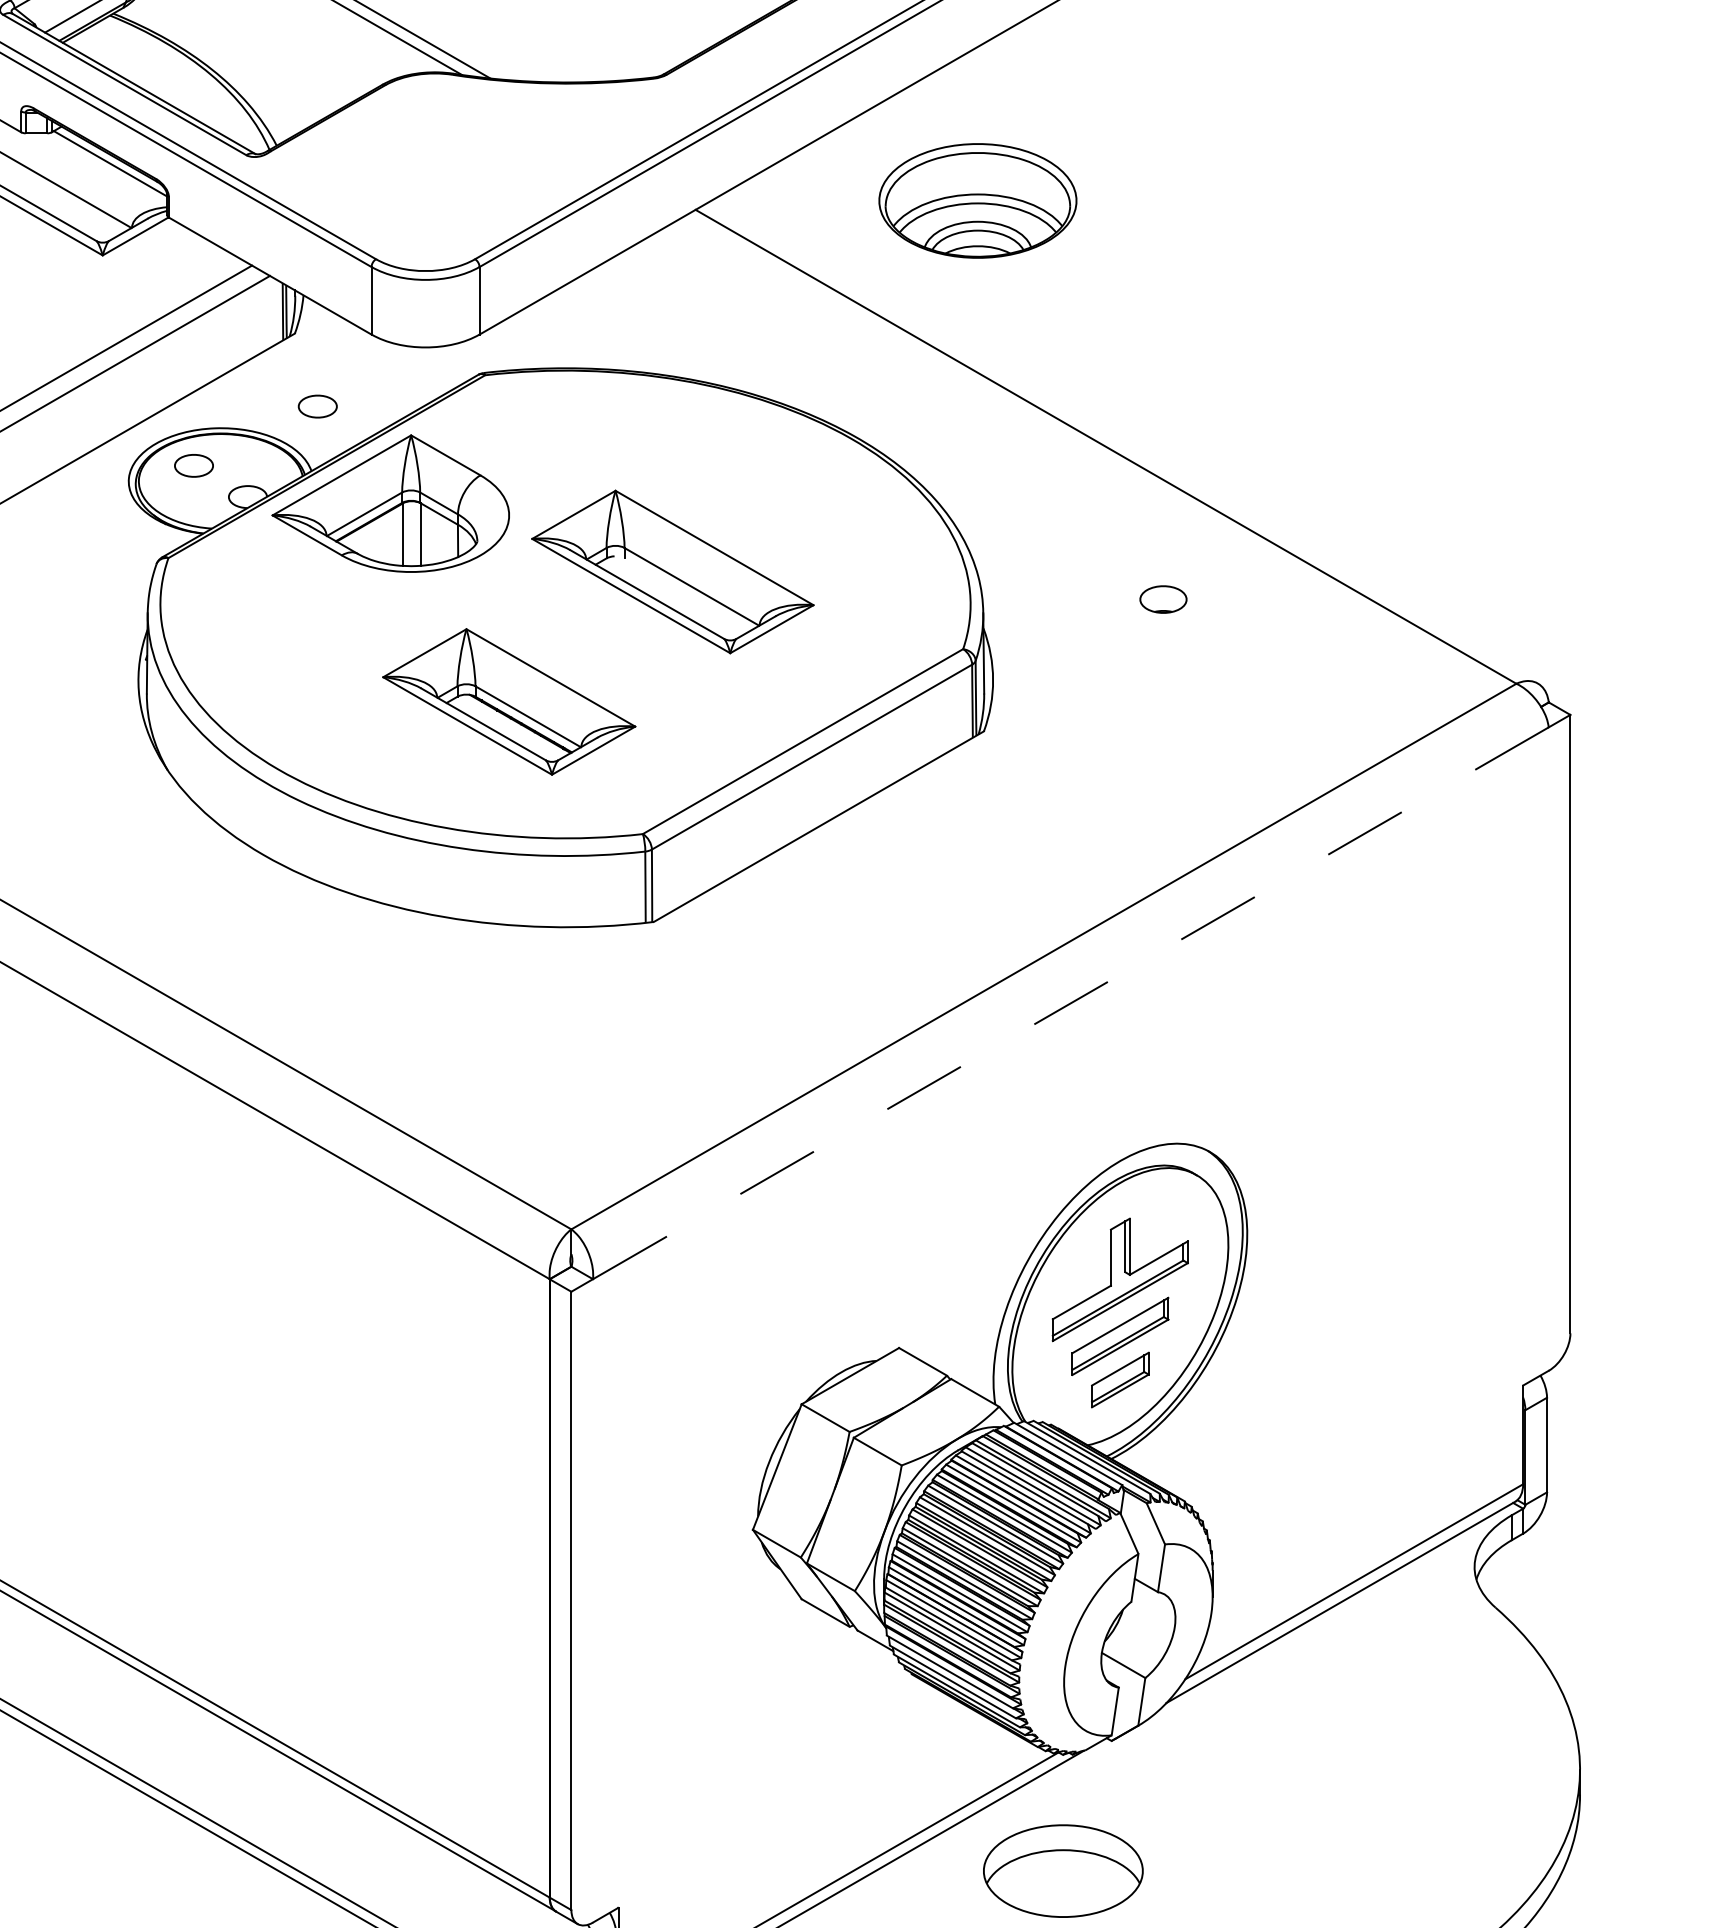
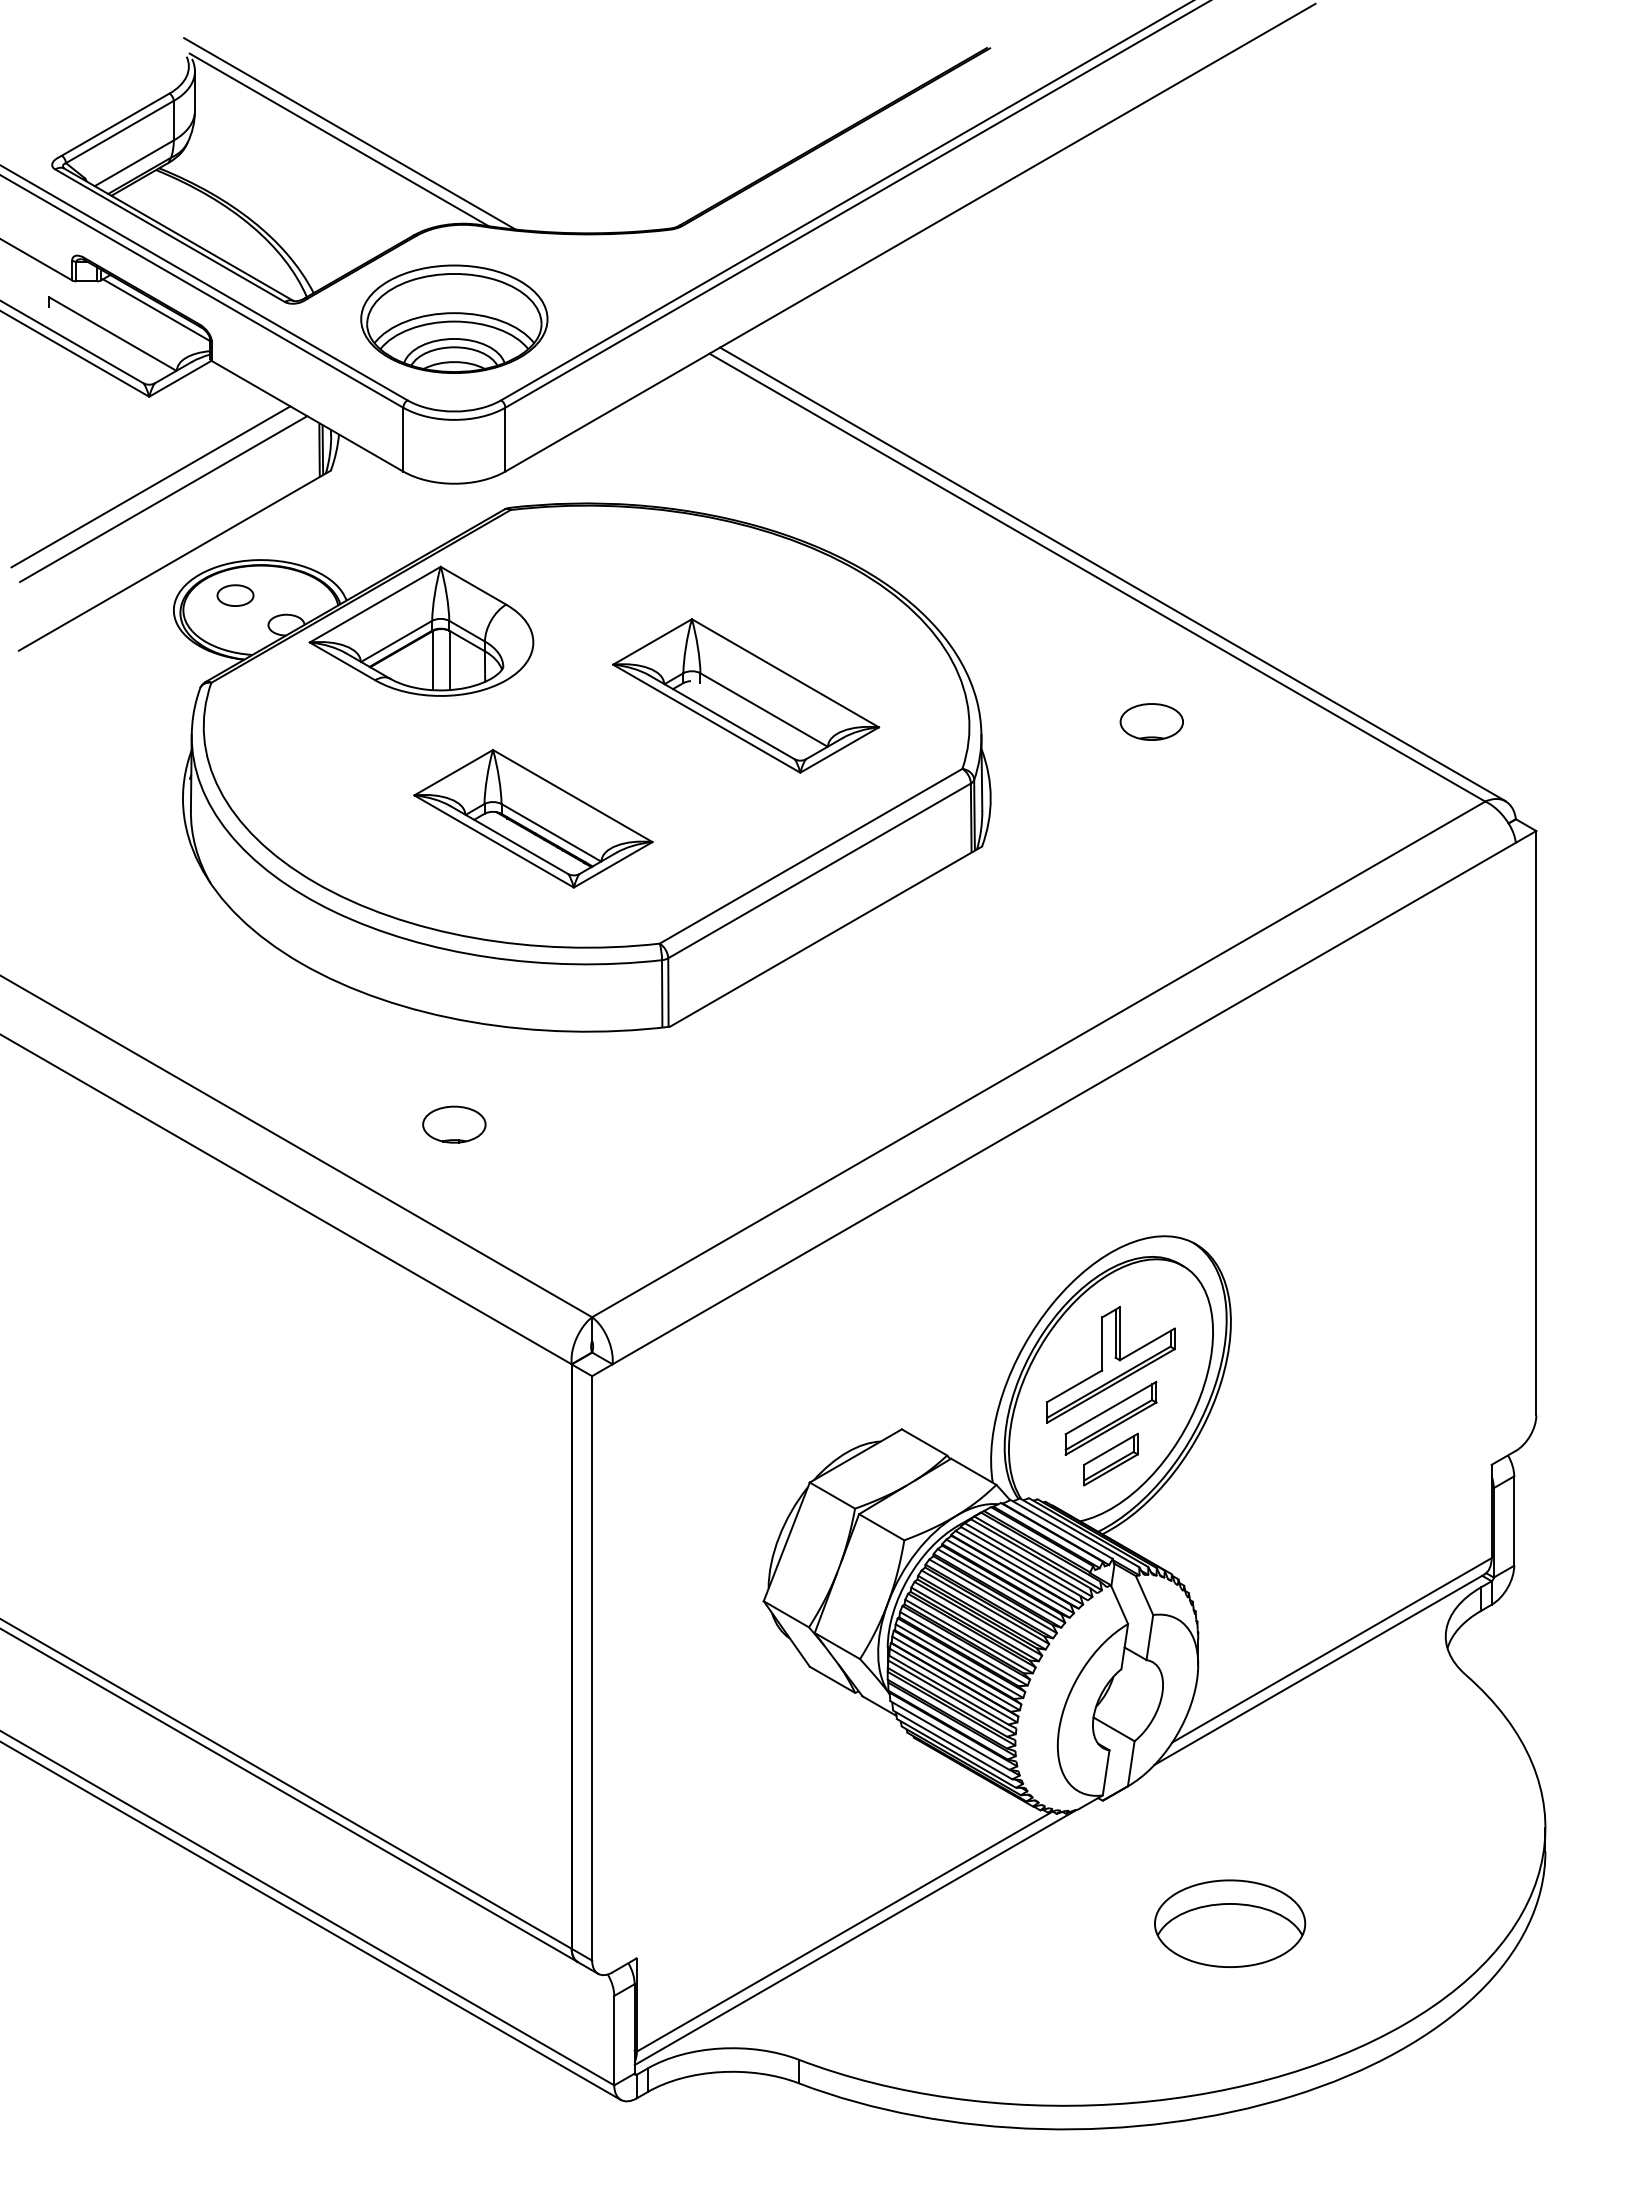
part: (978, 200) -> (454, 318), moved
part: (317, 406) -> (352, 539), removed
line: (1121, 443) -> (1112, 574), added
part: (673, 571) -> (746, 695), moved
part: (1163, 599) -> (1151, 721), size x1.43
line: (1070, 1003) -> (1063, 1103), dashed -> solid
part: (425, 1025) -> (454, 1124), added
part: (1063, 1870) -> (1230, 1923), moved

